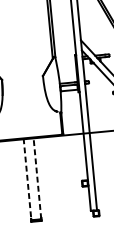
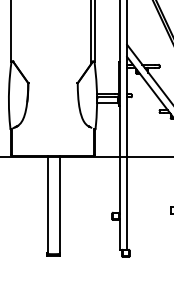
line: (37, 178) -> (59, 204), dashed -> solid
line: (27, 179) -> (47, 205), dashed -> solid

